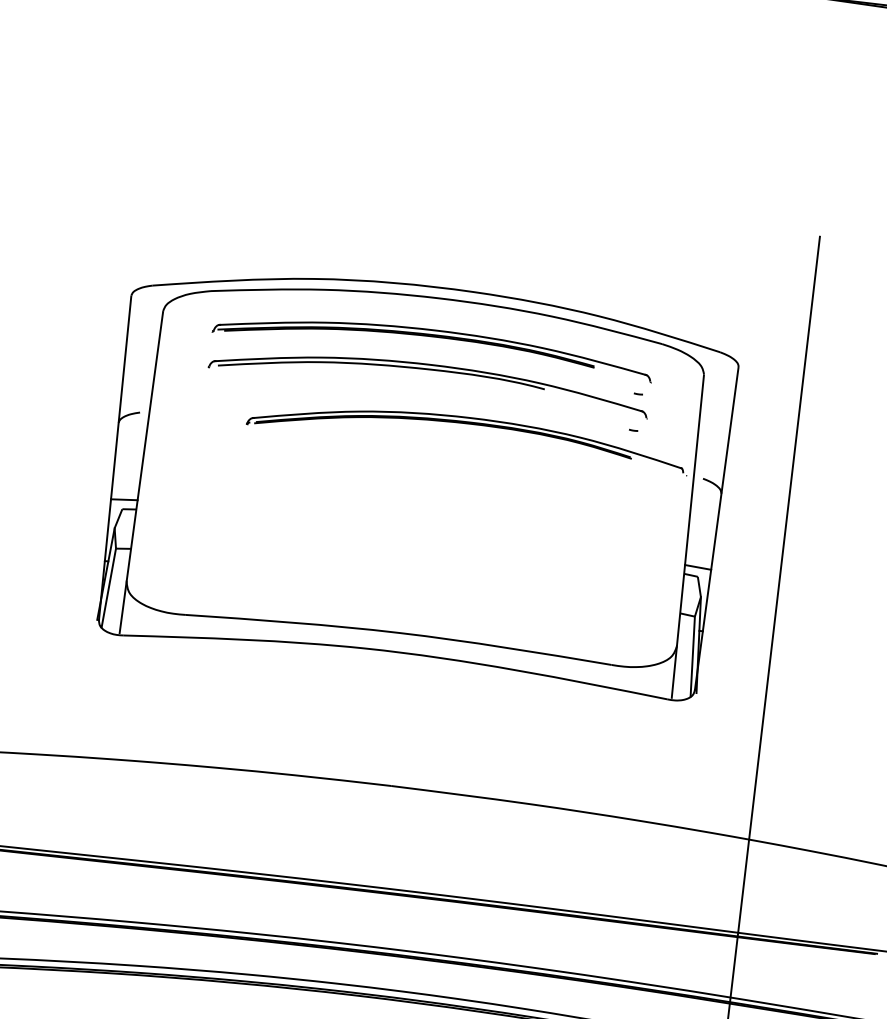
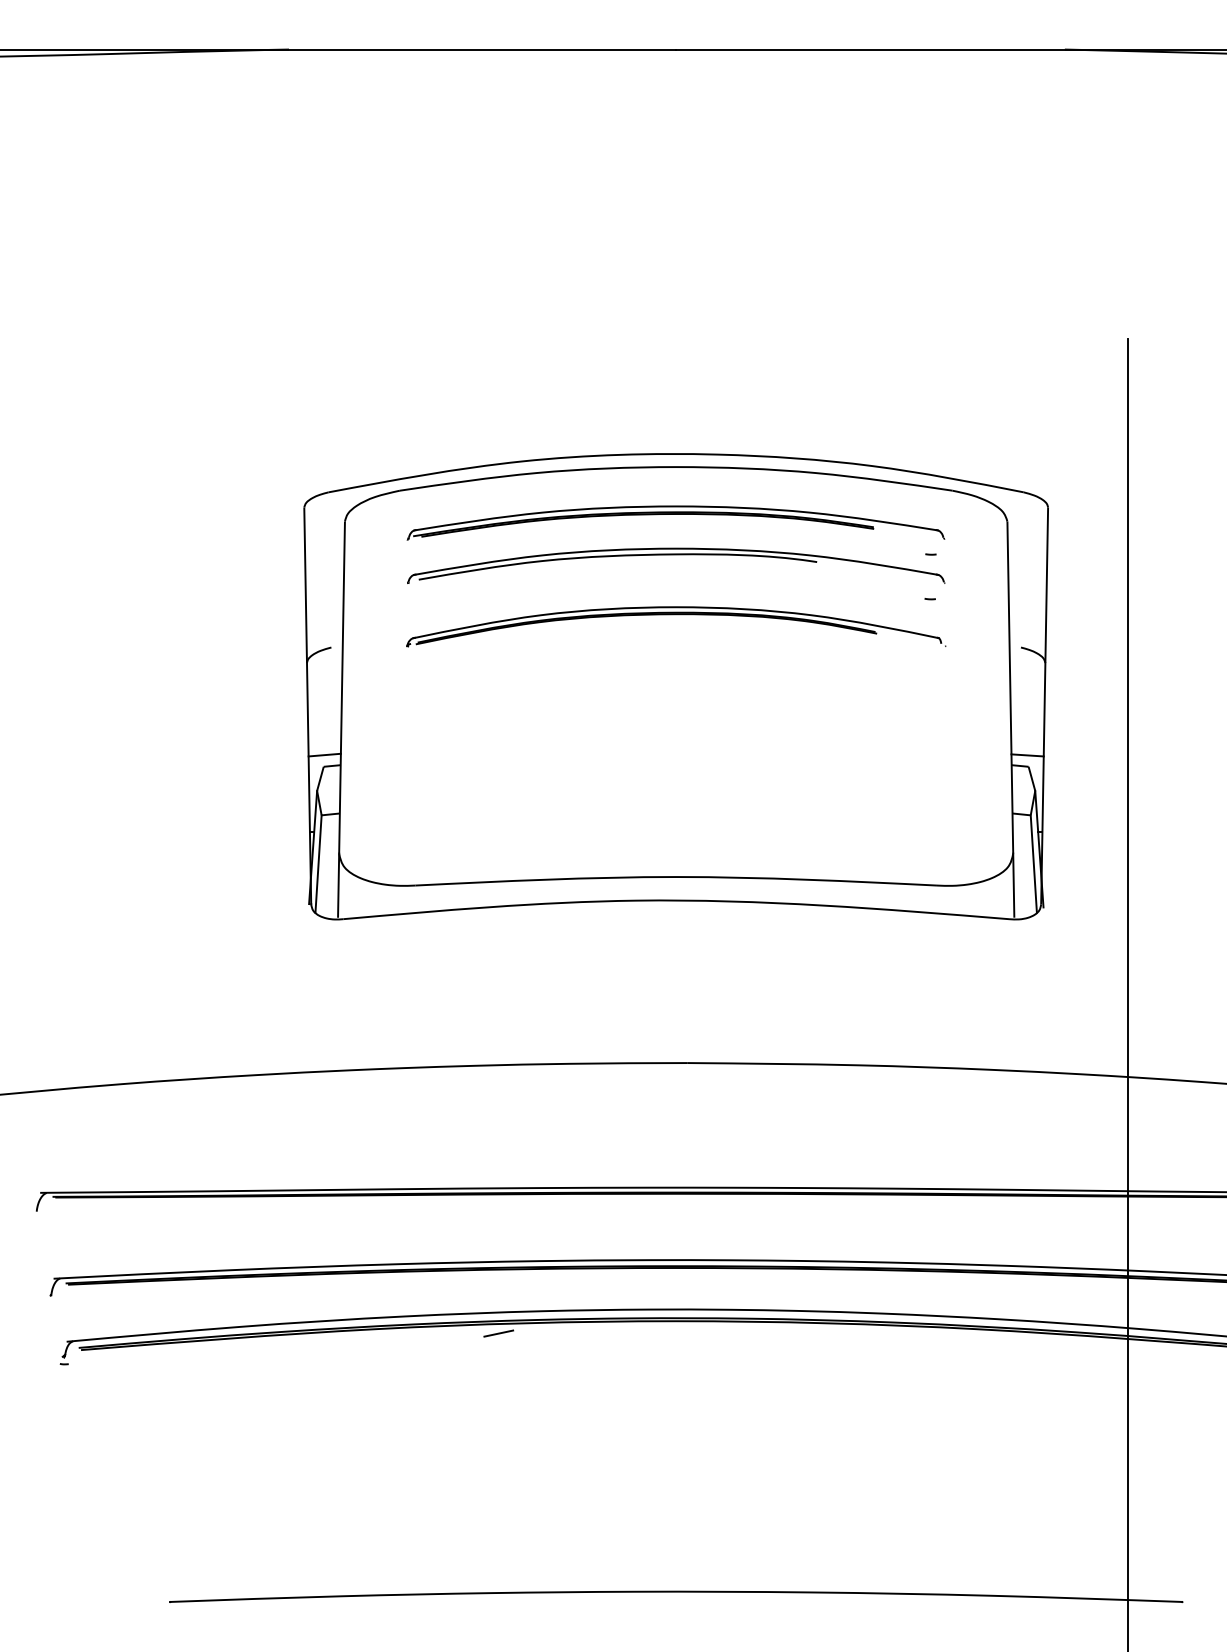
part: (469, 424) -> (676, 615), moved
line: (210, 988) -> (498, 1333), added

